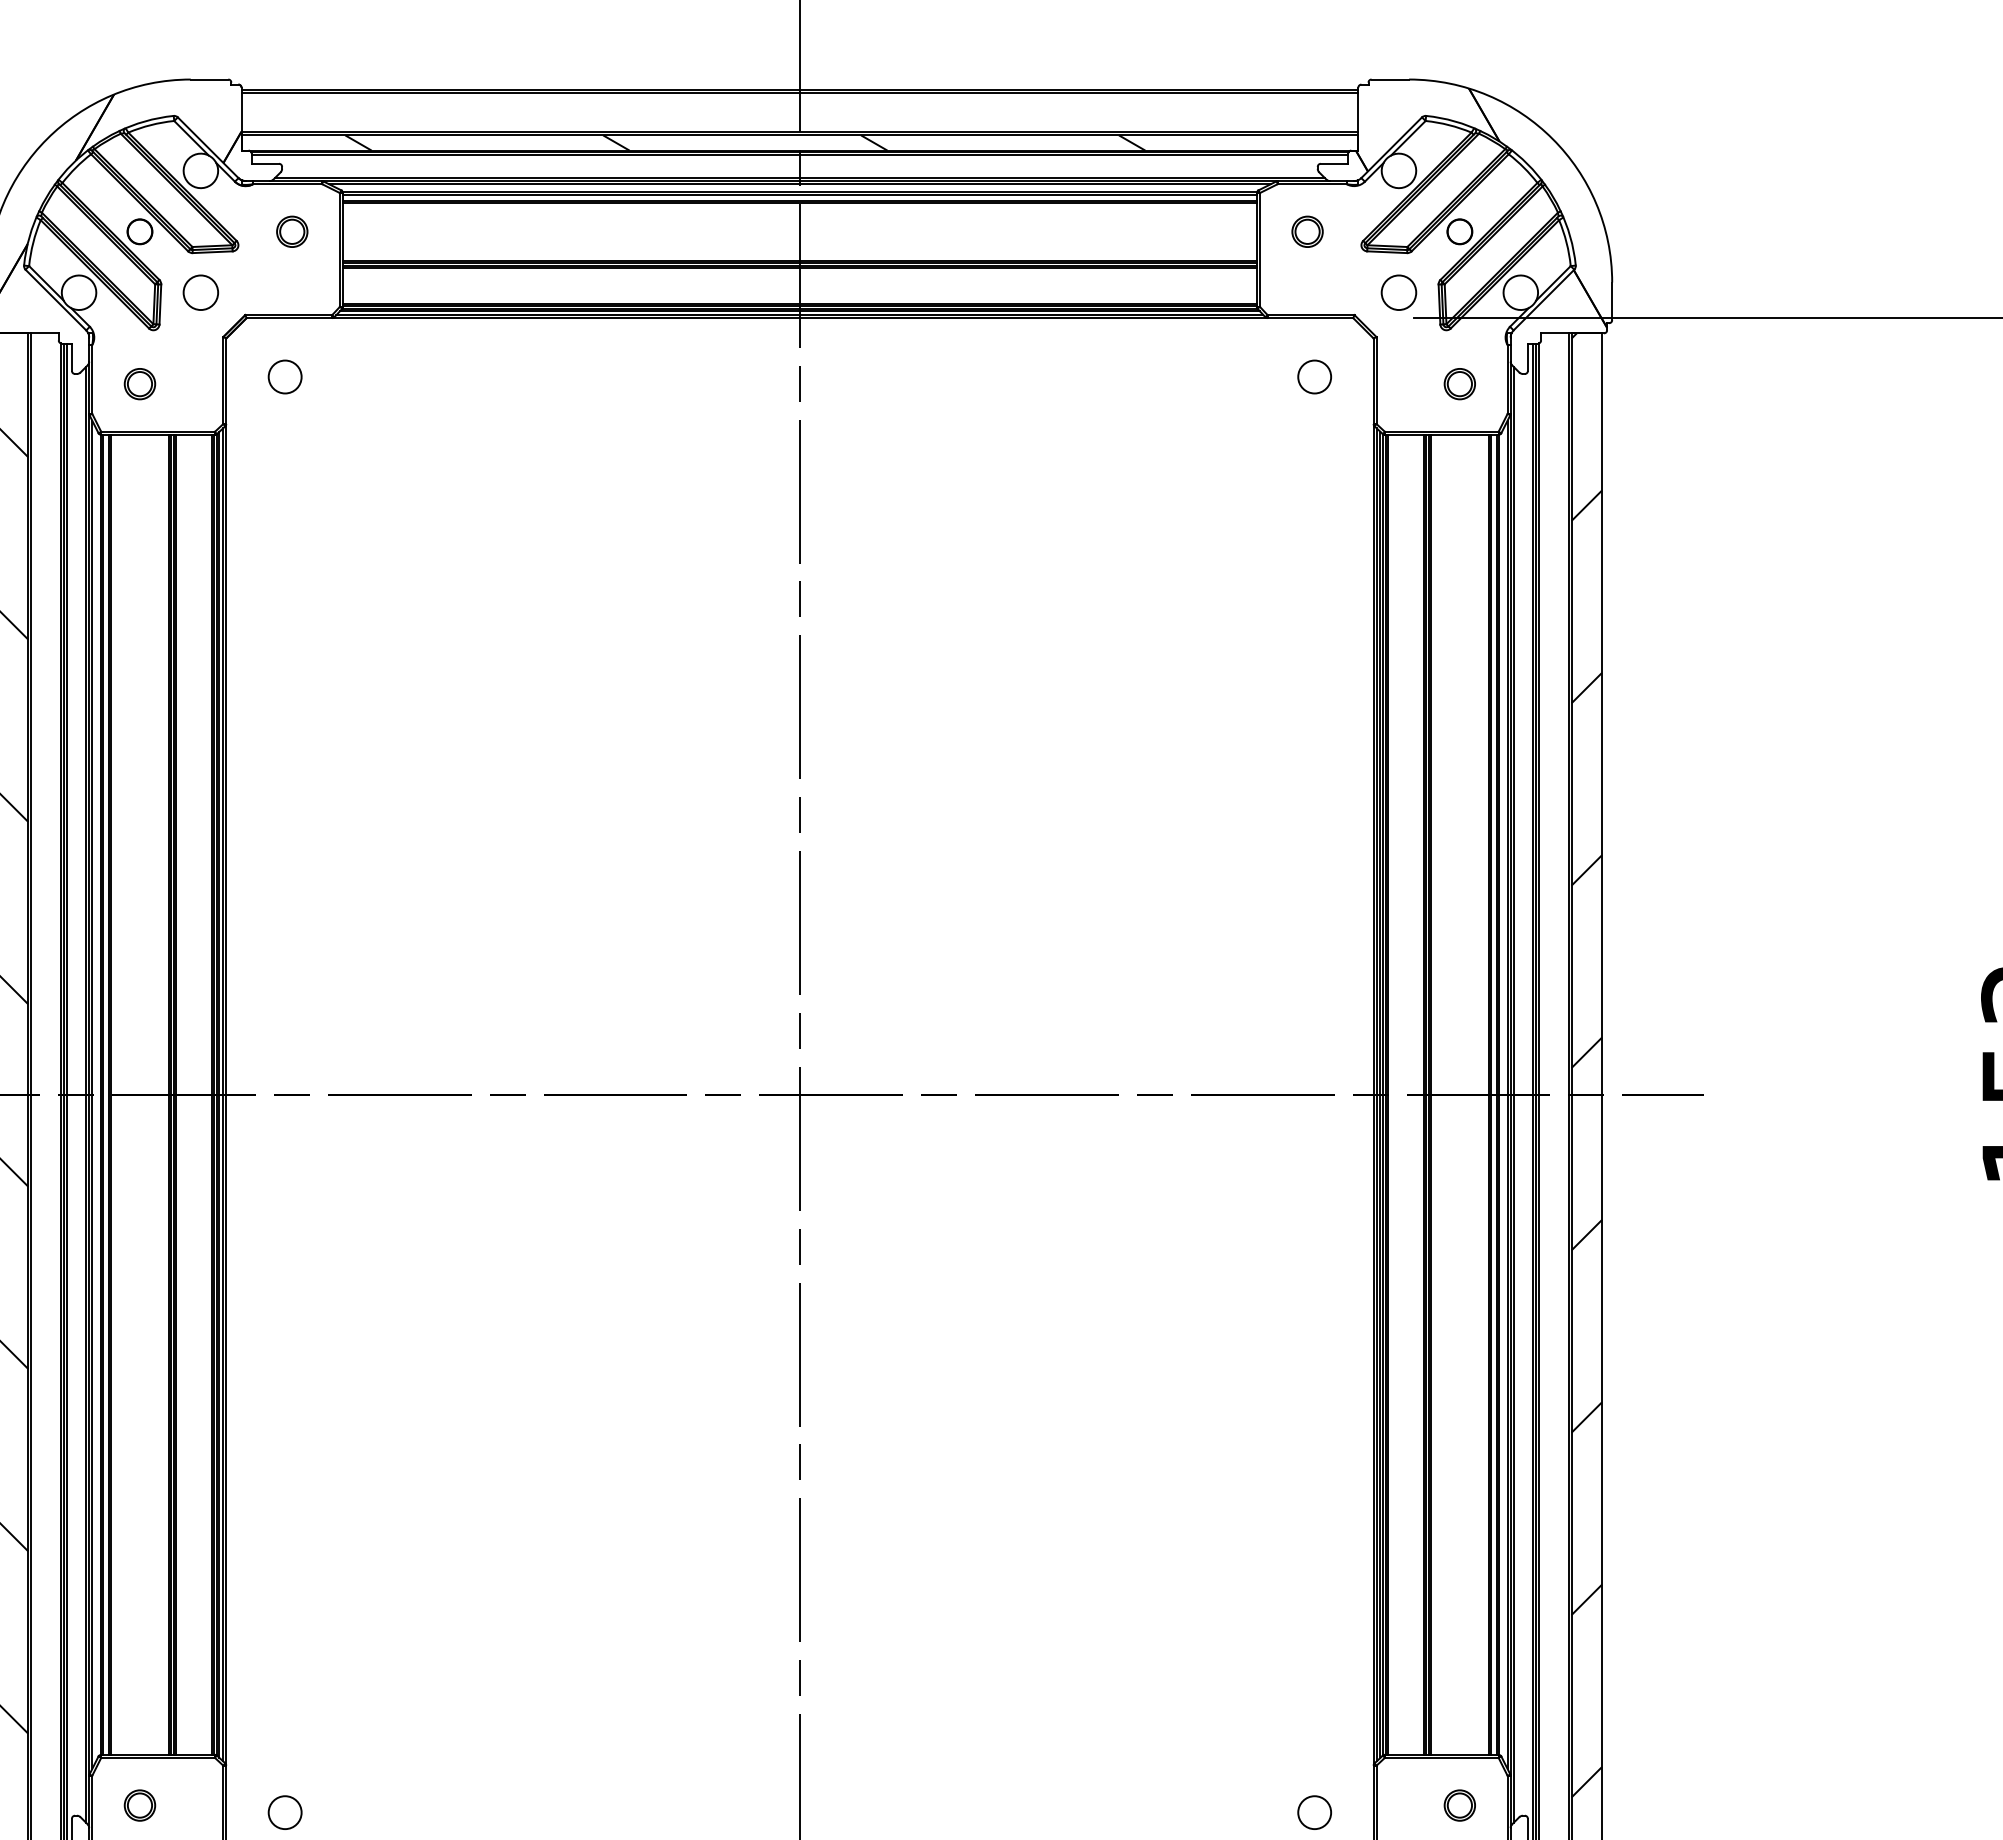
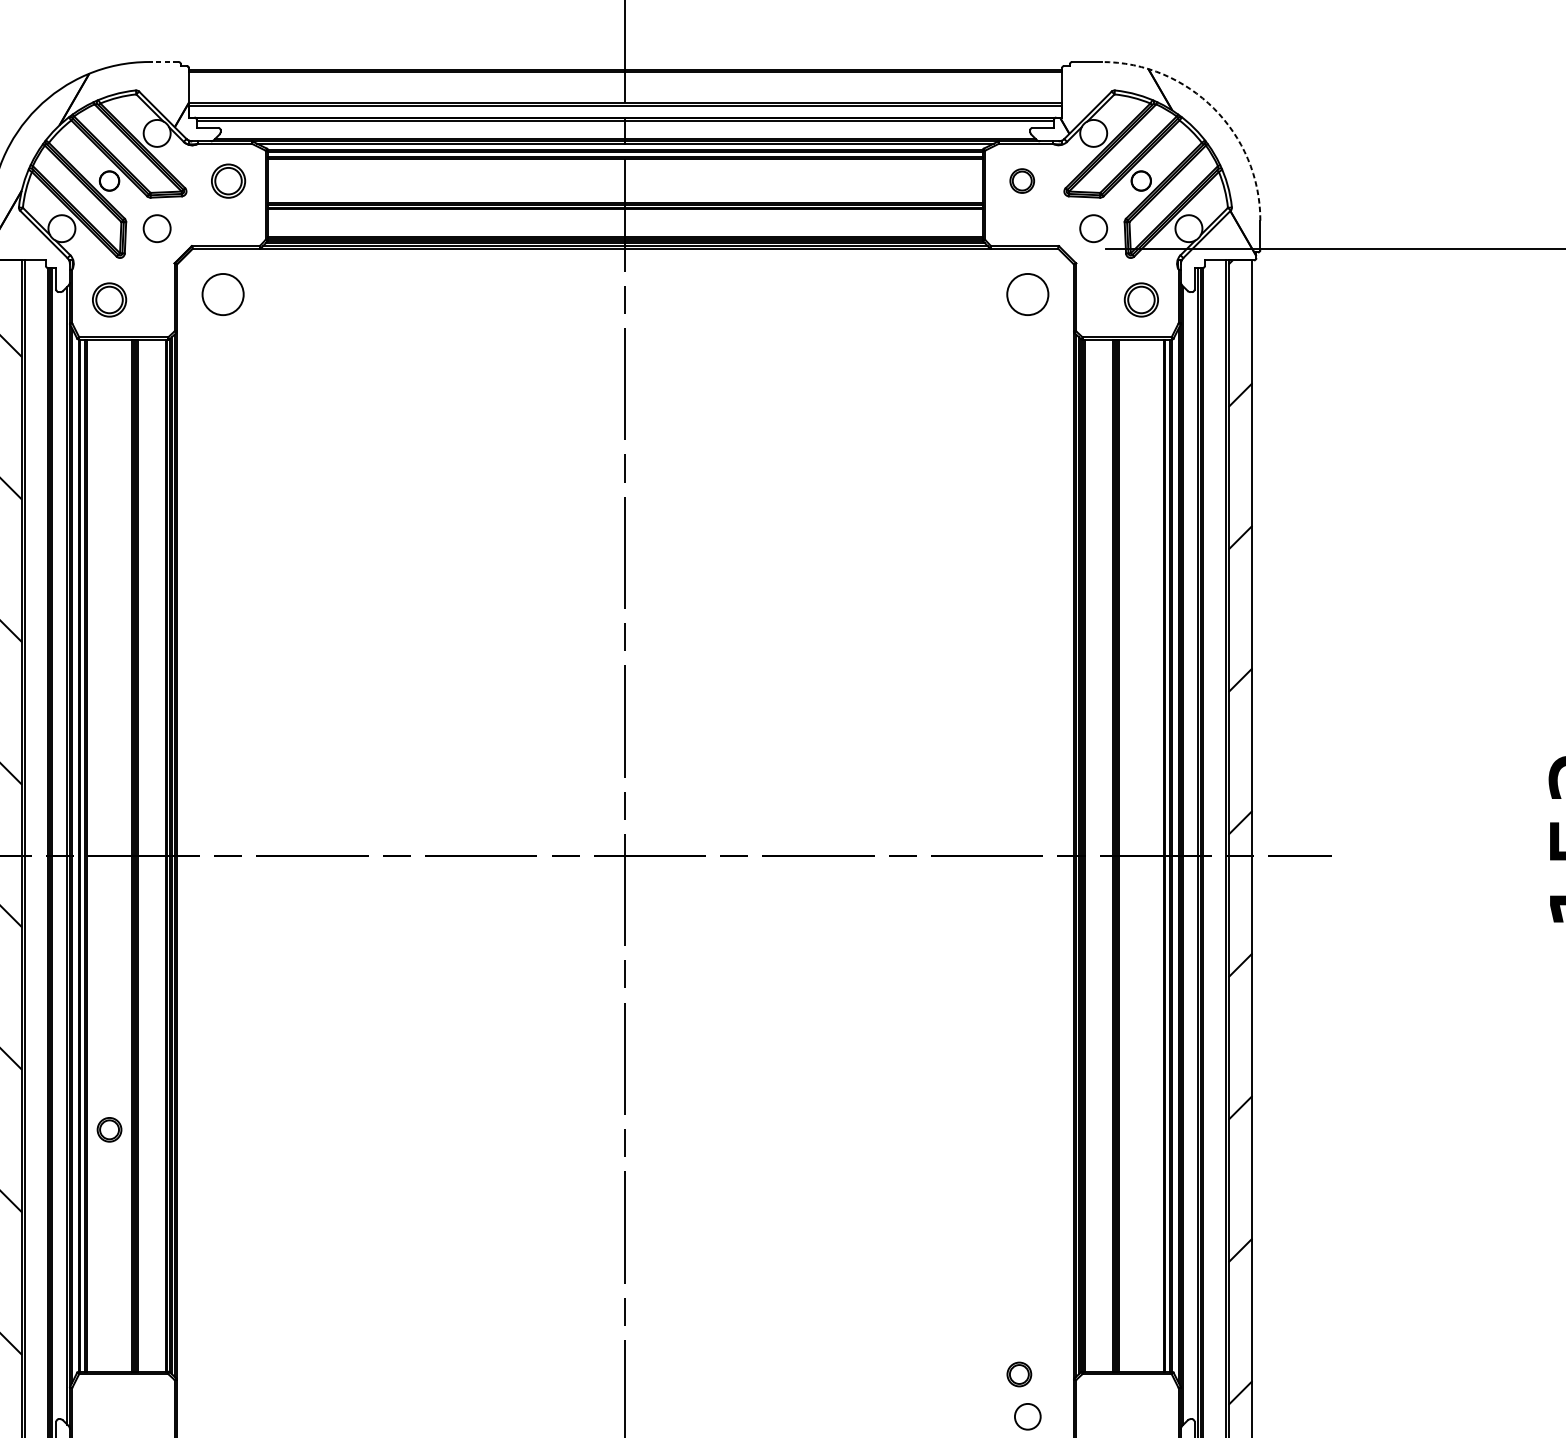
line: (209, 79) -> (163, 61), solid -> dashed
arc: (1552, 139) -> (1213, 108), solid -> dashed
hatch: (745, 142) -> (582, 111), removed
part: (292, 231) -> (228, 180), size x1.4
circle: (284, 376) -> (222, 294), size x1.6
circle: (1314, 376) -> (1027, 294), size x1.6
part: (139, 384) -> (109, 300), size x1.4
part: (1459, 384) -> (1141, 300), size x1.4
part: (139, 1805) -> (109, 1129), moved
part: (1459, 1805) -> (1019, 1374), moved
circle: (284, 1812) -> (222, 1416), removed

